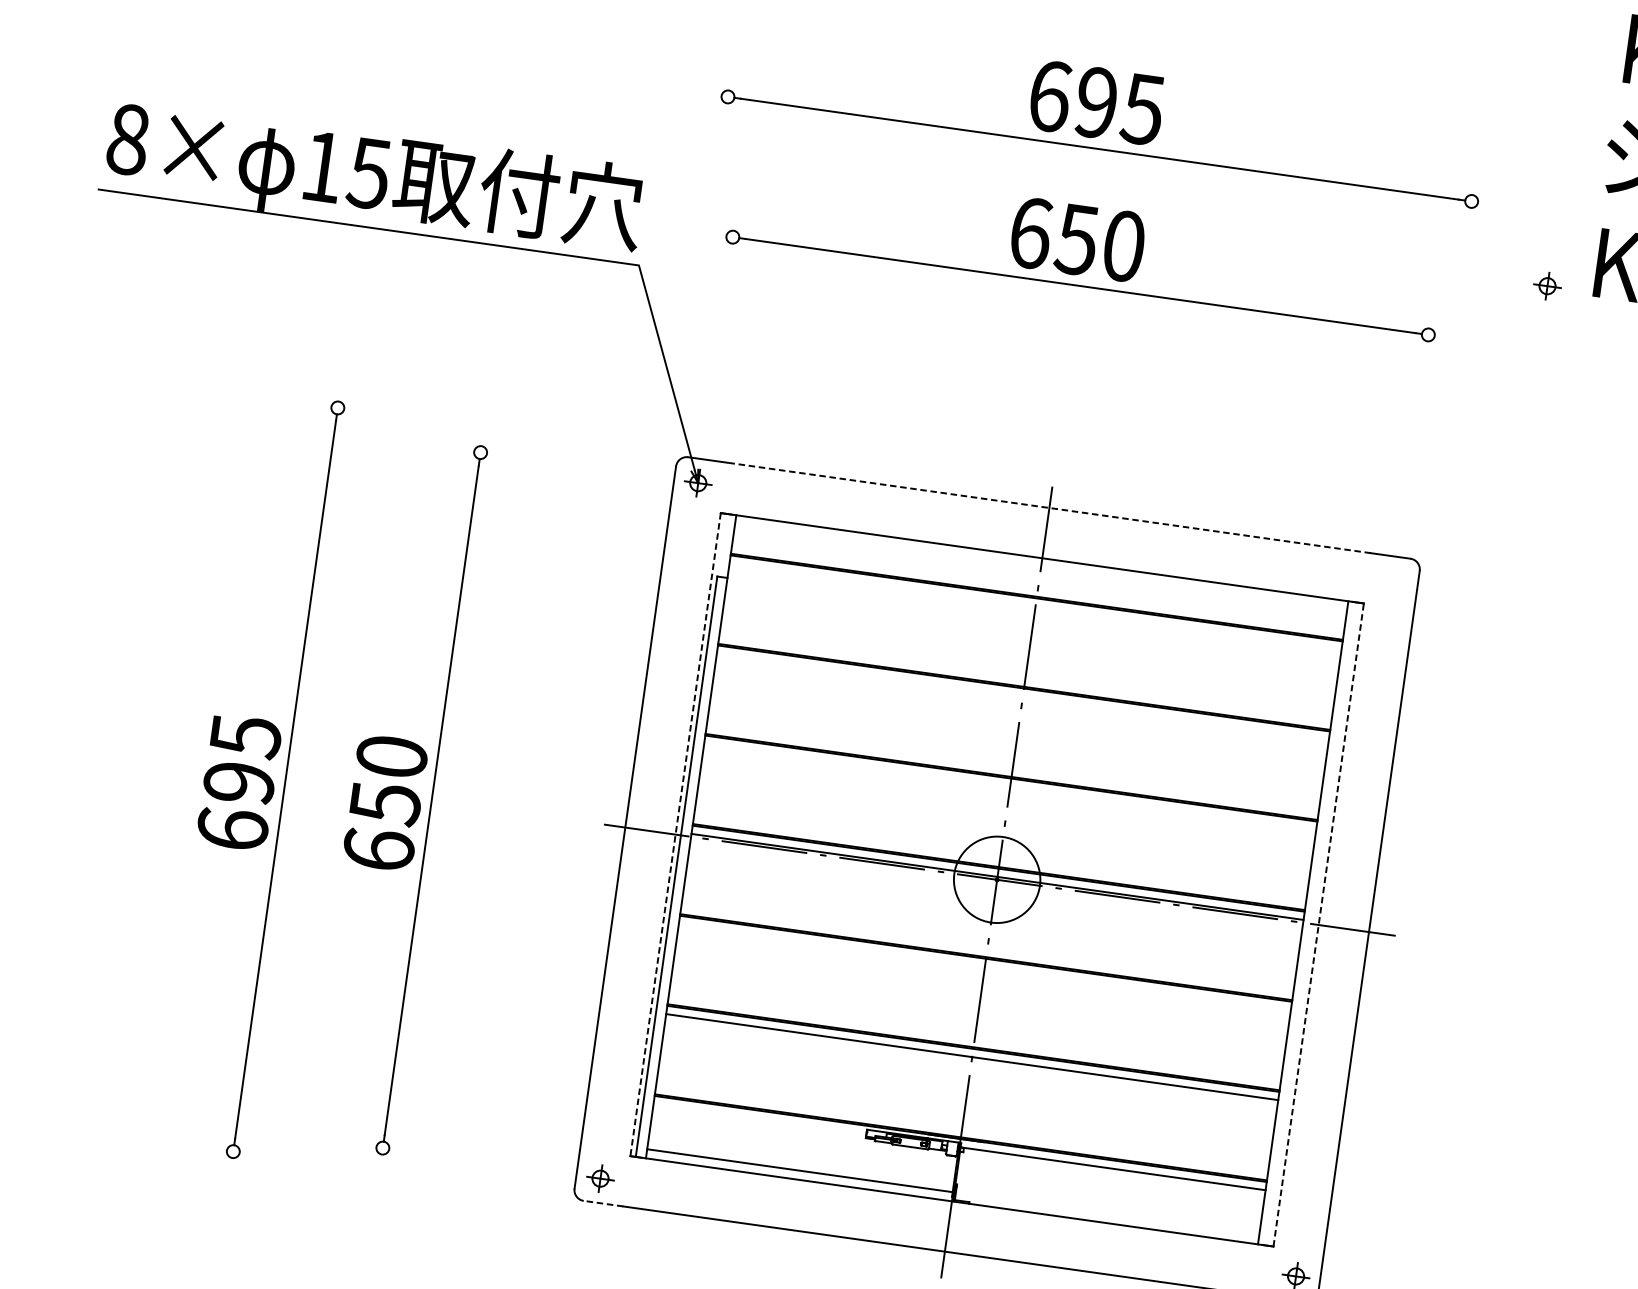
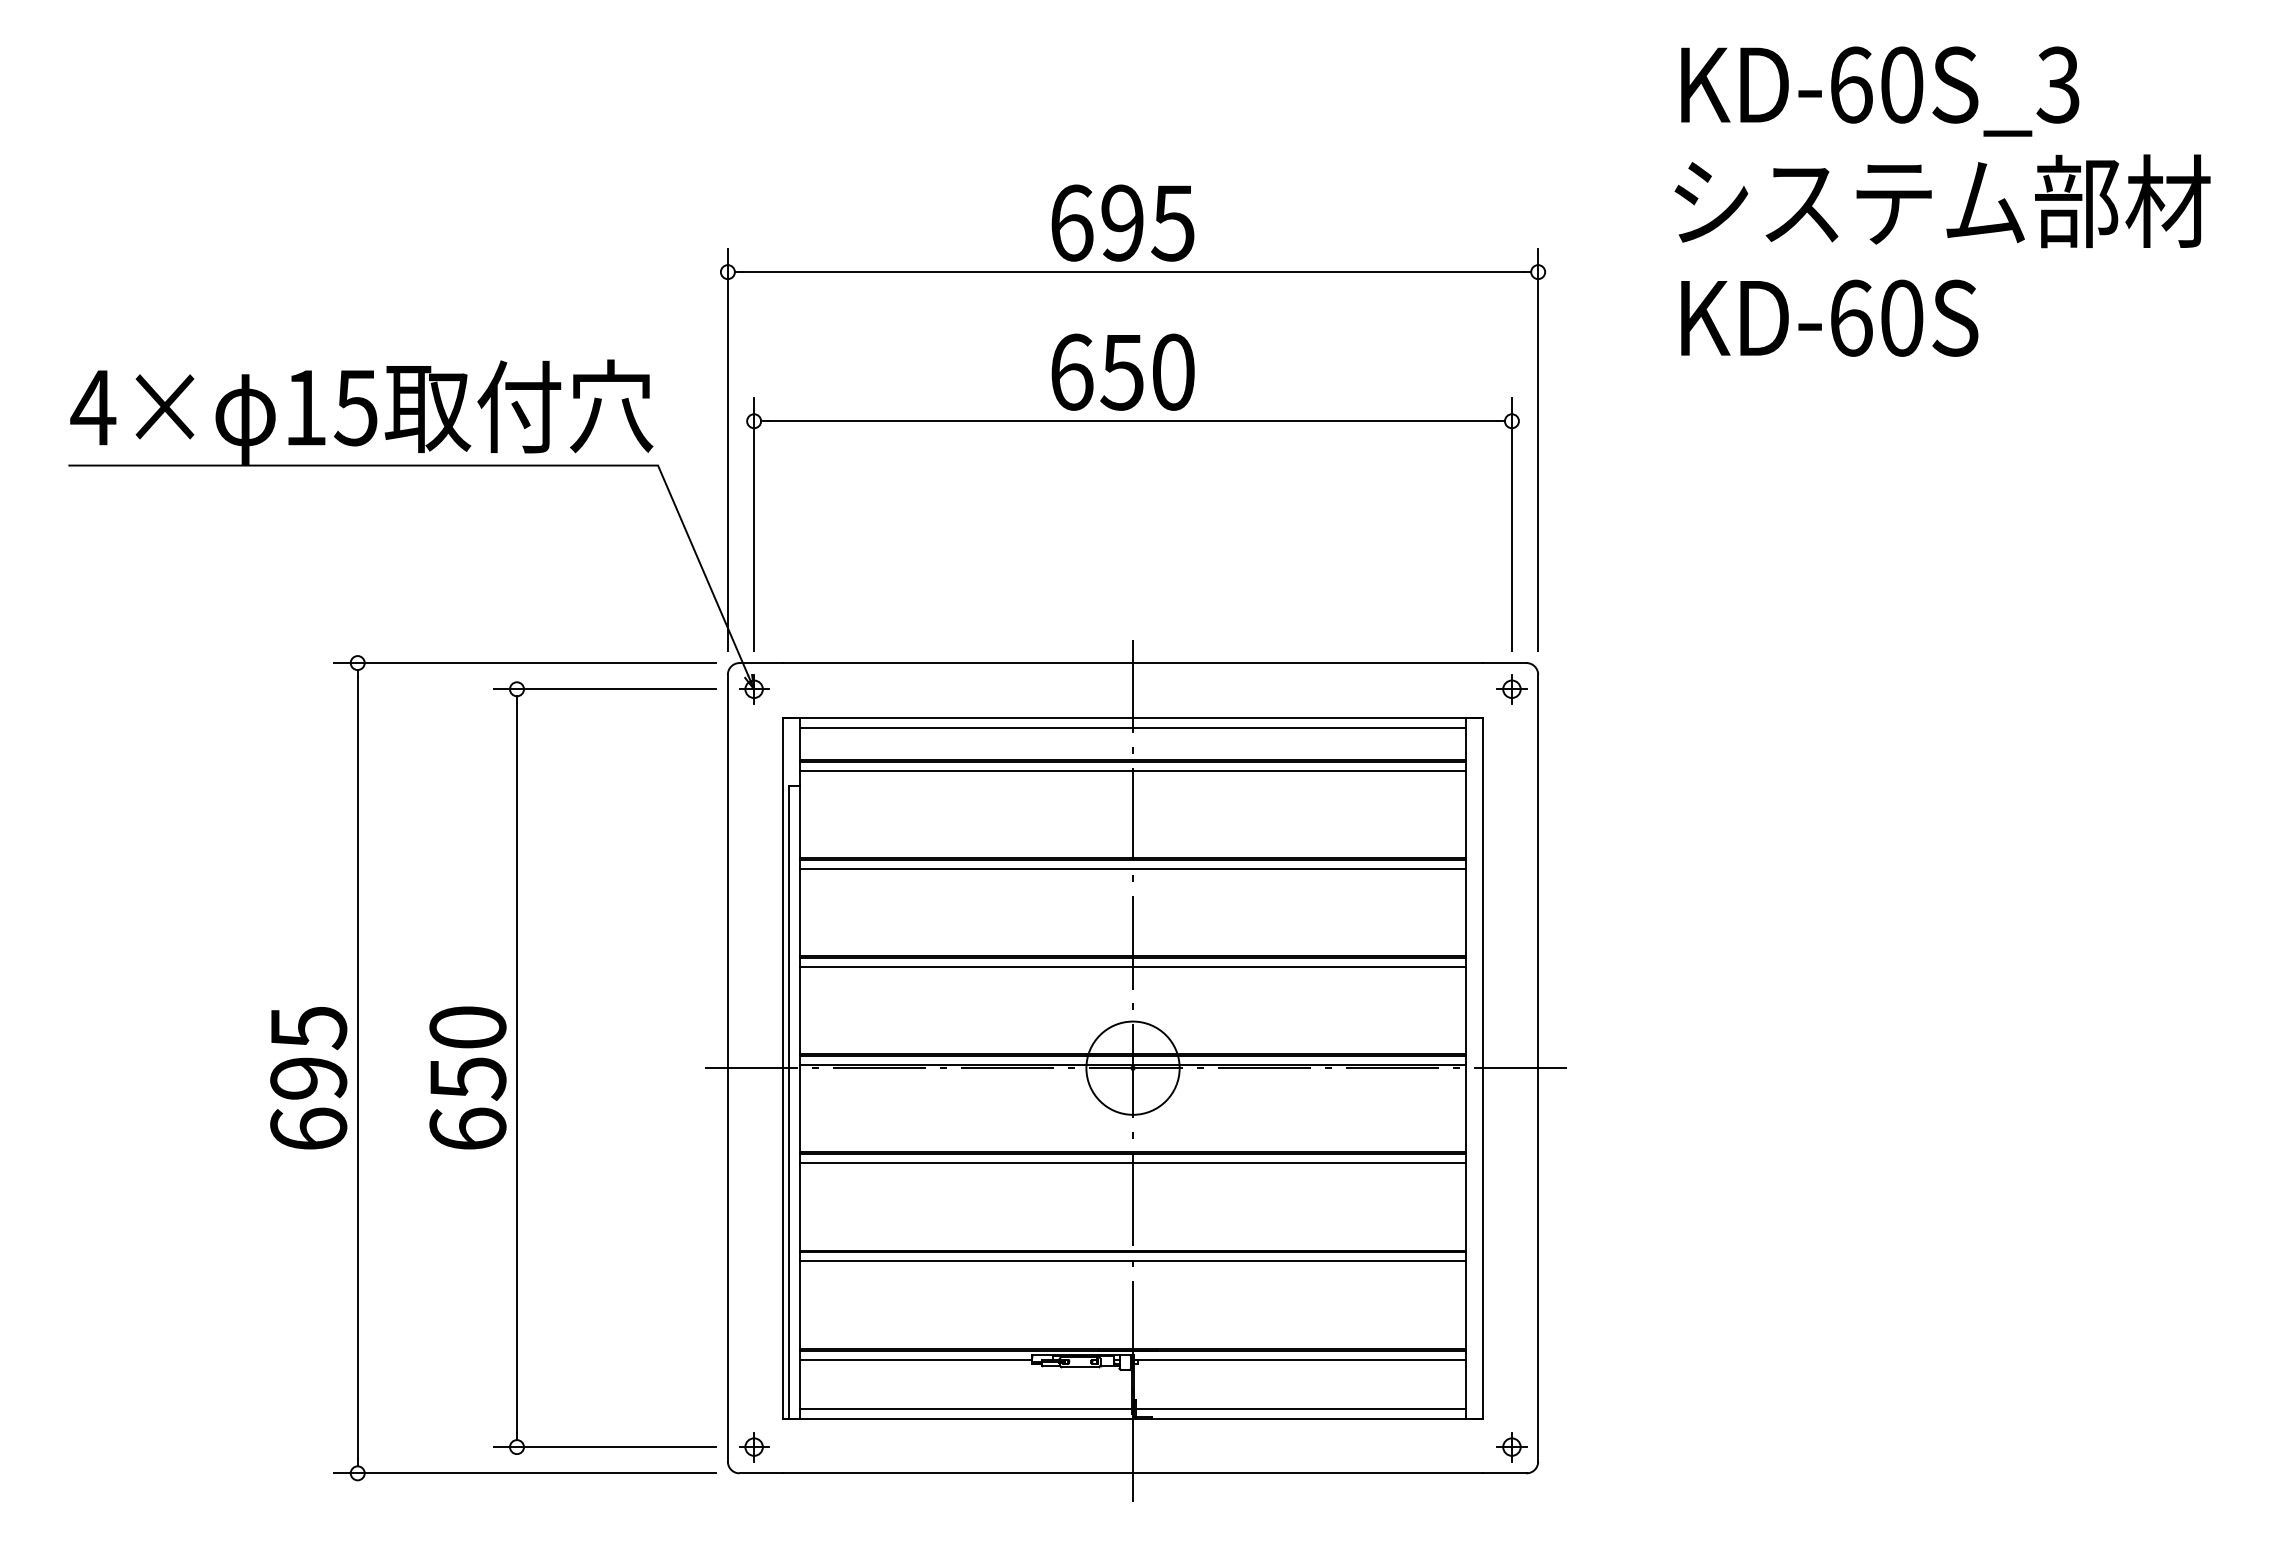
text: (128, 139) -> (93, 407), 8× -> 4×
line: (704, 259) -> (727, 449), added
part: (1547, 286) -> (1511, 689), moved
line: (719, 331) -> (754, 524), added
line: (1449, 364) -> (1538, 449), added
line: (1414, 429) -> (1511, 524), added
line: (491, 430) -> (525, 663), added
line: (560, 464) -> (604, 689), added
line: (1048, 508) -> (1132, 663), dashed -> solid
line: (1040, 567) -> (1132, 727), added
line: (1035, 606) -> (1132, 770), added
line: (1022, 696) -> (1132, 868), added
line: (1009, 786) -> (1132, 966), added
line: (675, 834) -> (782, 1068), dashed -> solid
line: (1318, 924) -> (1483, 1067), dashed -> solid
line: (984, 967) -> (1132, 1163), added
line: (759, 1119) -> (915, 1359), added
line: (463, 1159) -> (604, 1447), added
line: (387, 1173) -> (525, 1473), added
line: (603, 1203) -> (761, 1473), dashed -> solid
line: (1106, 1213) -> (1300, 1408), added

